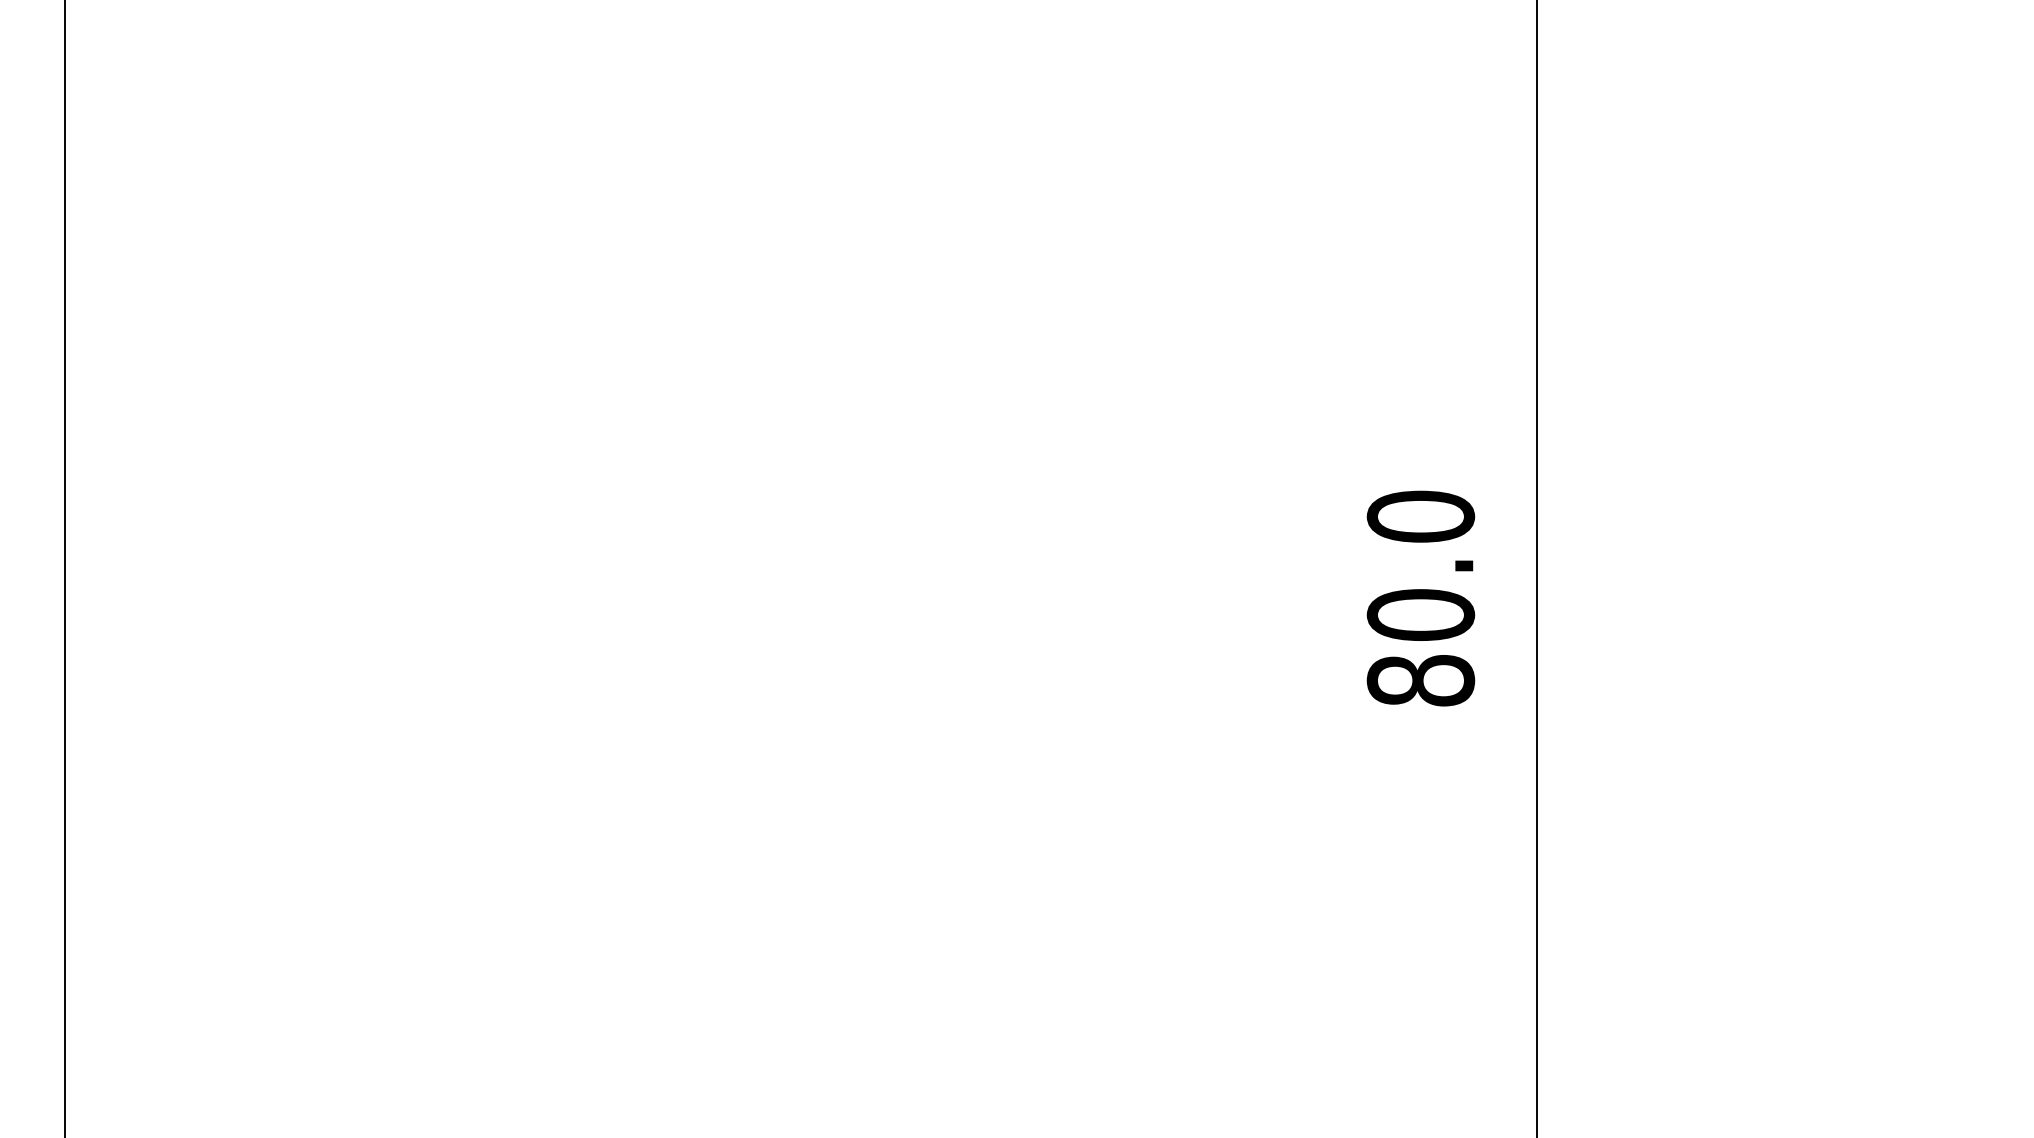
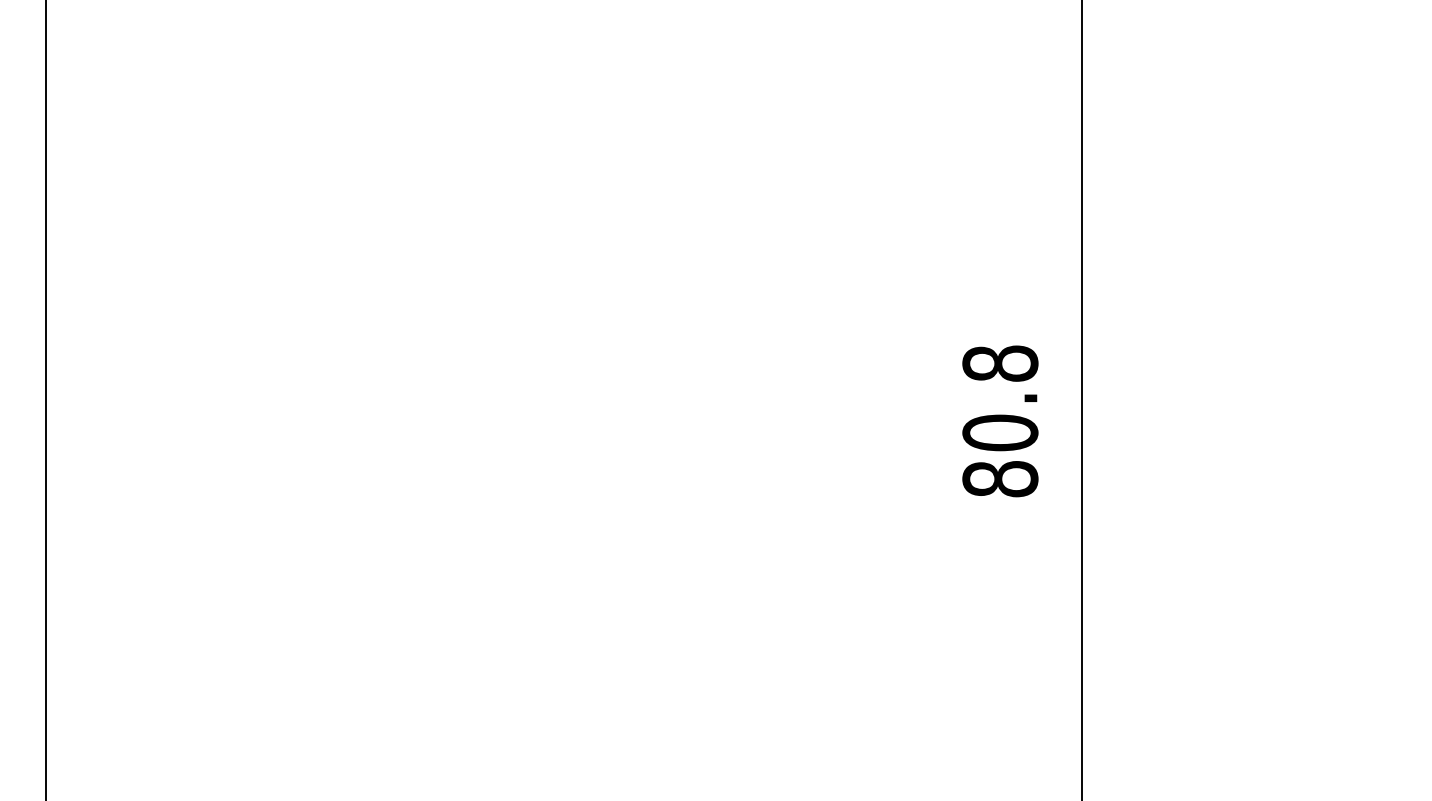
text: (1421, 516) -> (1000, 363), 80.0 -> 80.8

